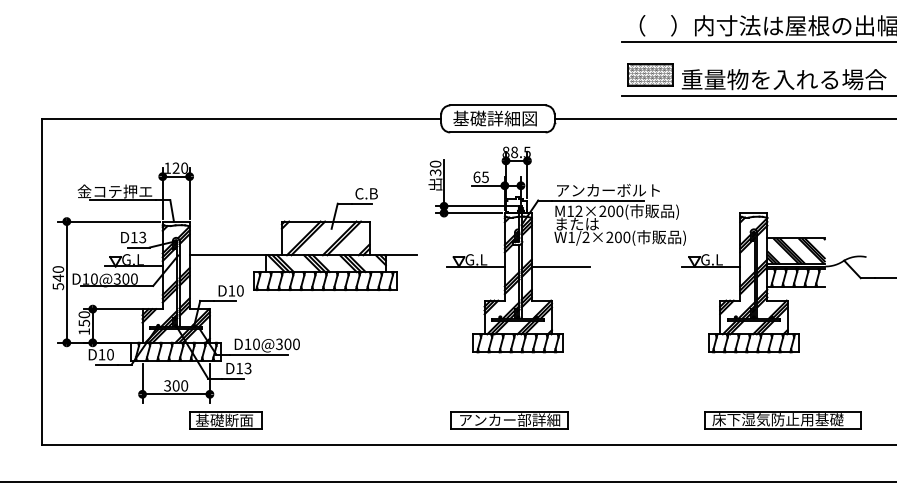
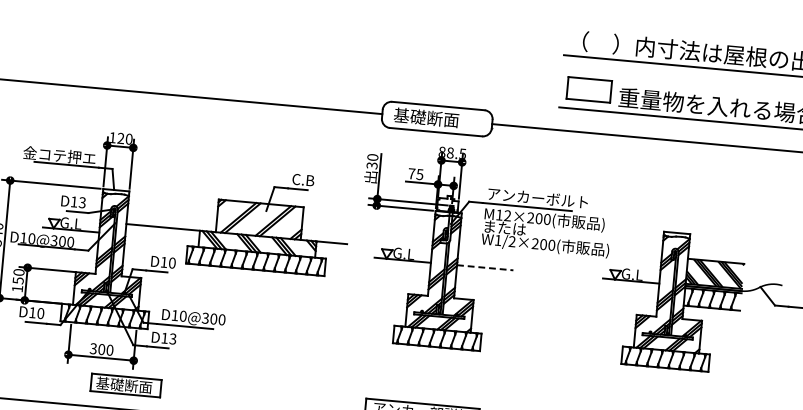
hatch: (650, 74) -> (589, 89), removed
text: (511, 118) -> (450, 119), 基礎詳細図 -> 基礎断面
text: (476, 177) -> (411, 173), 65 -> 75
line: (561, 266) -> (485, 267), solid -> dashed
part: (225, 420) -> (125, 385), moved

